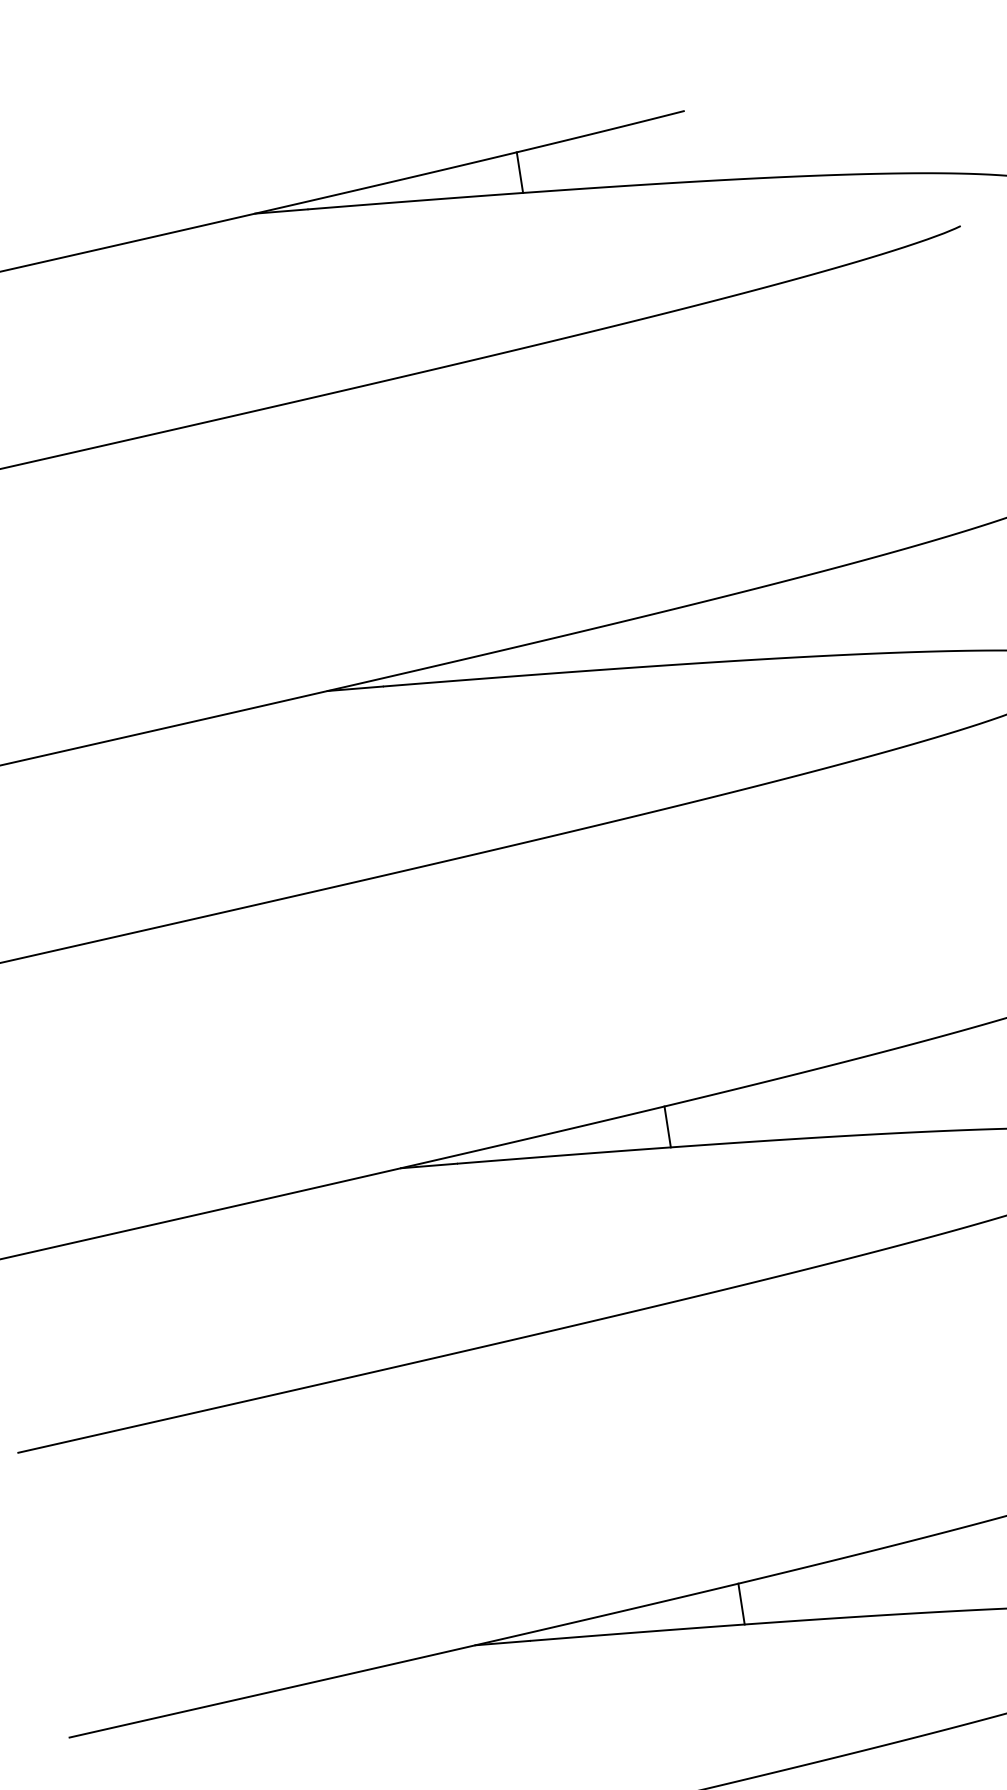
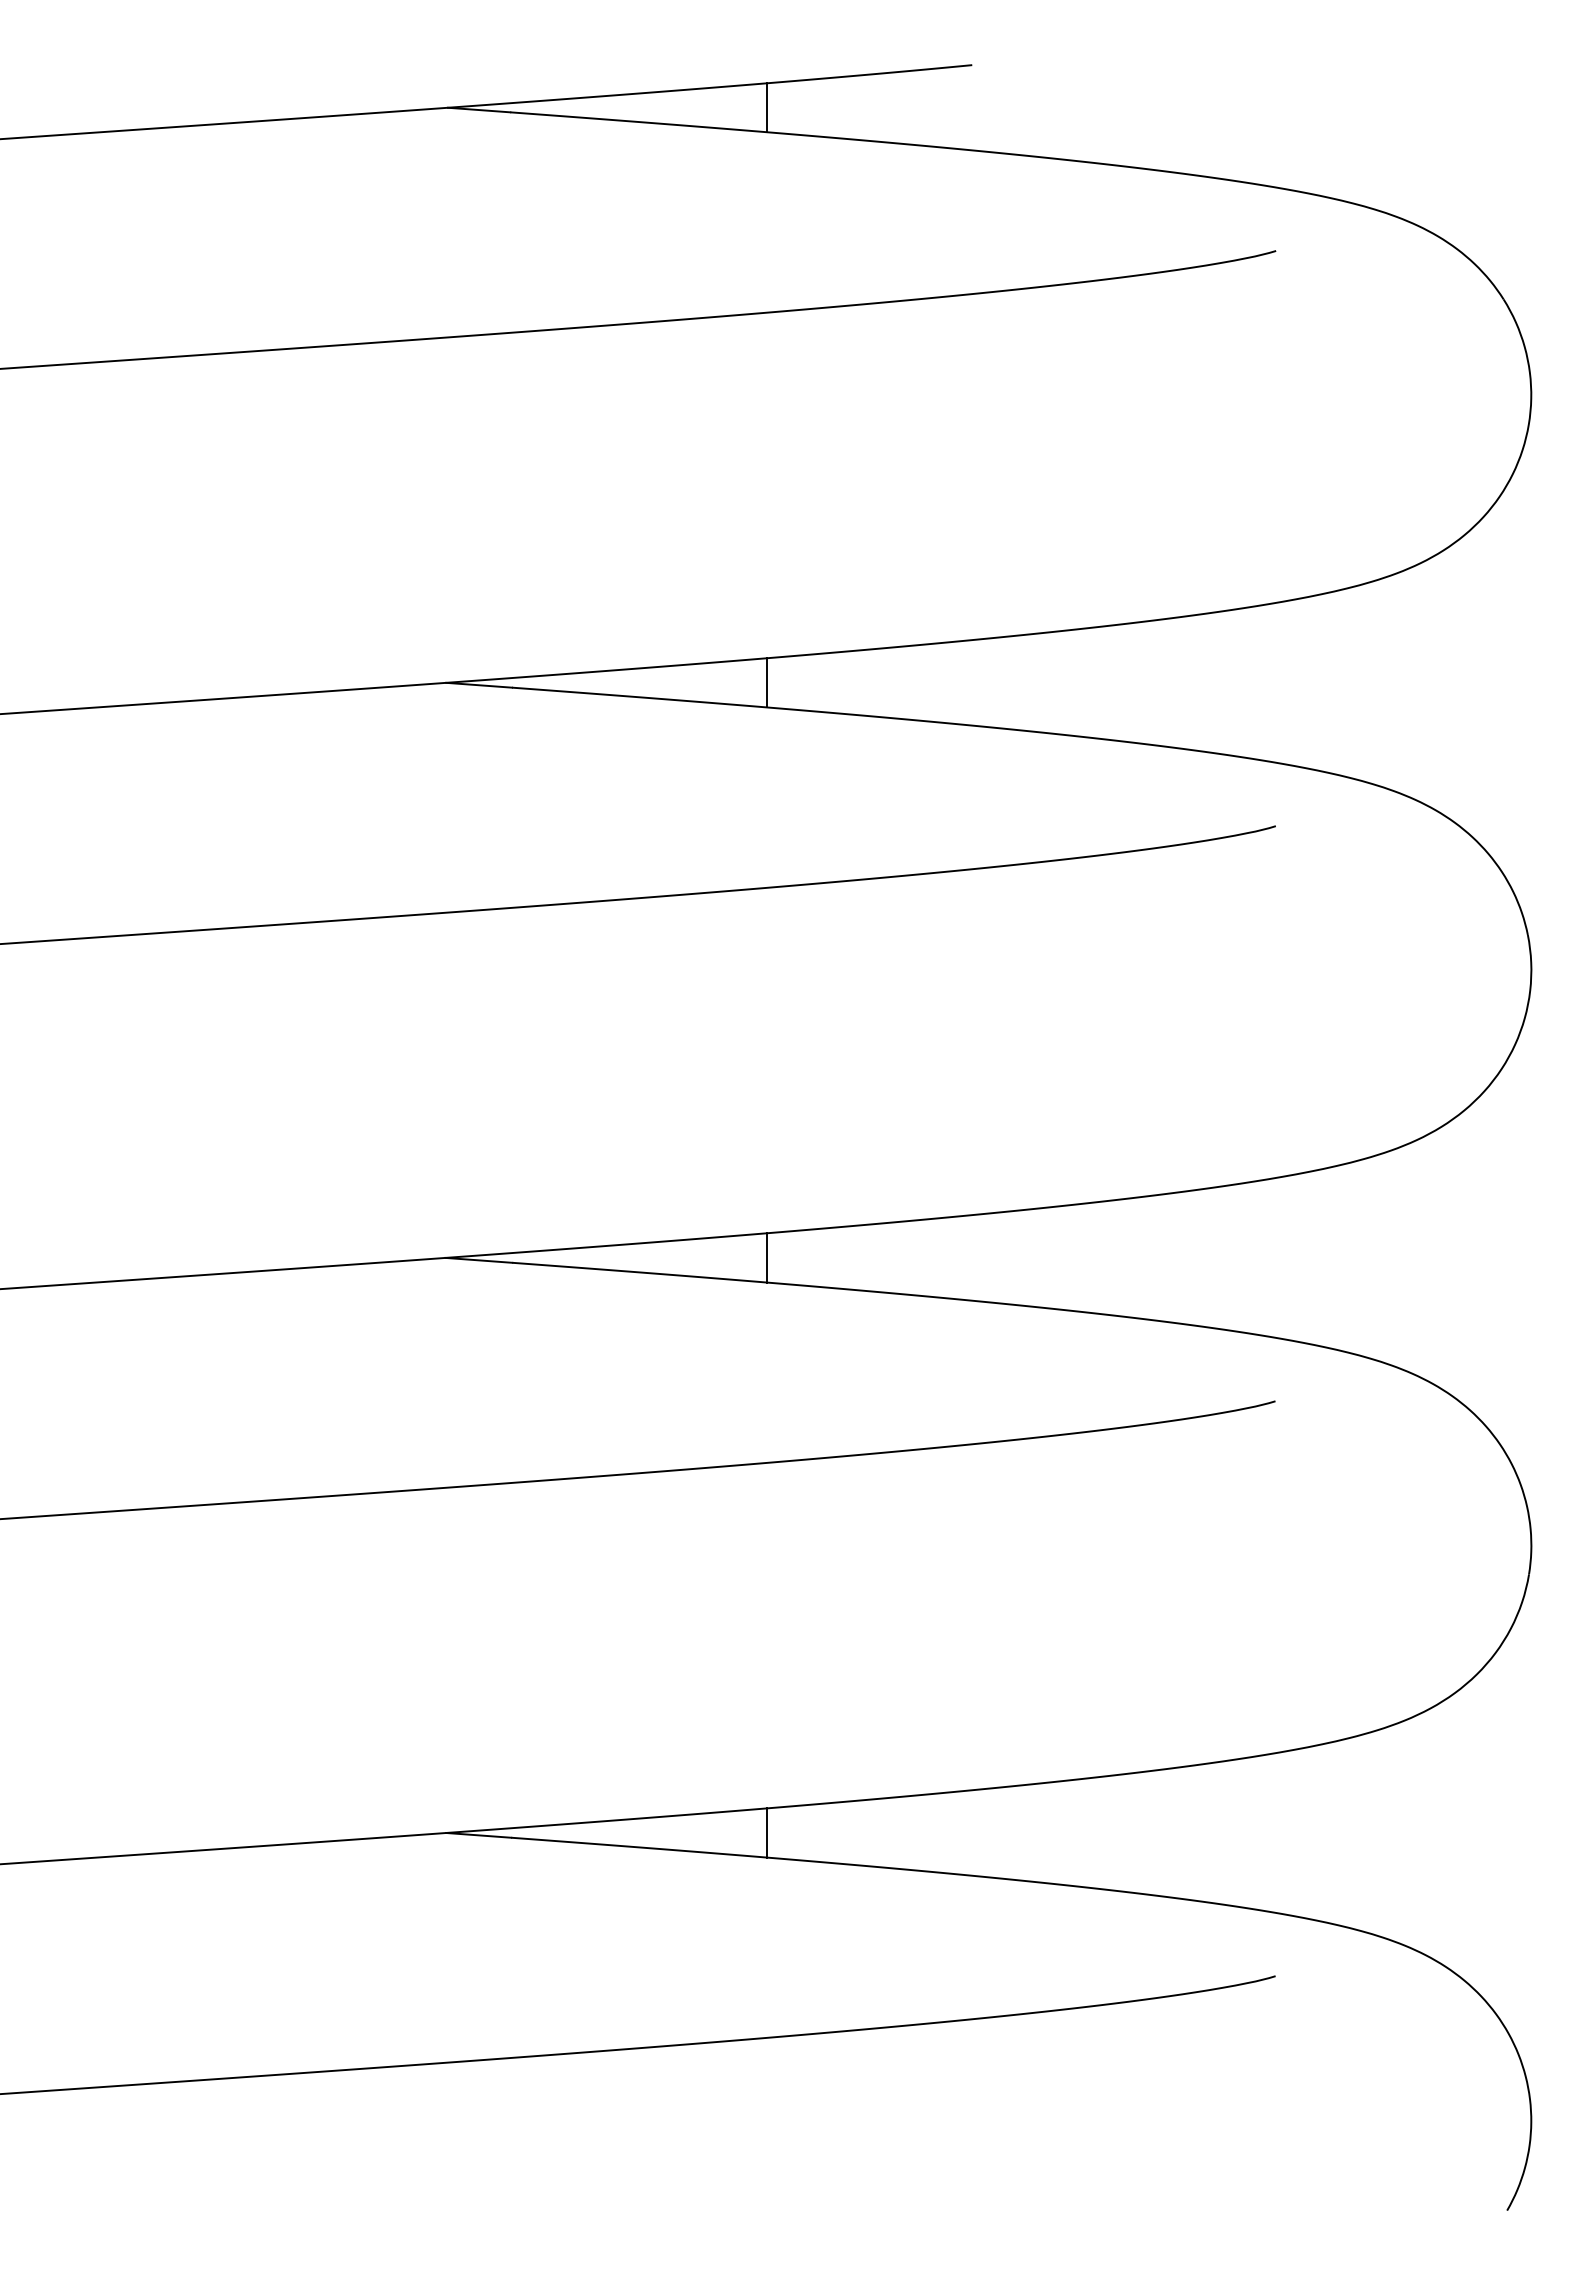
line: (594, 649) -> (767, 682), added

